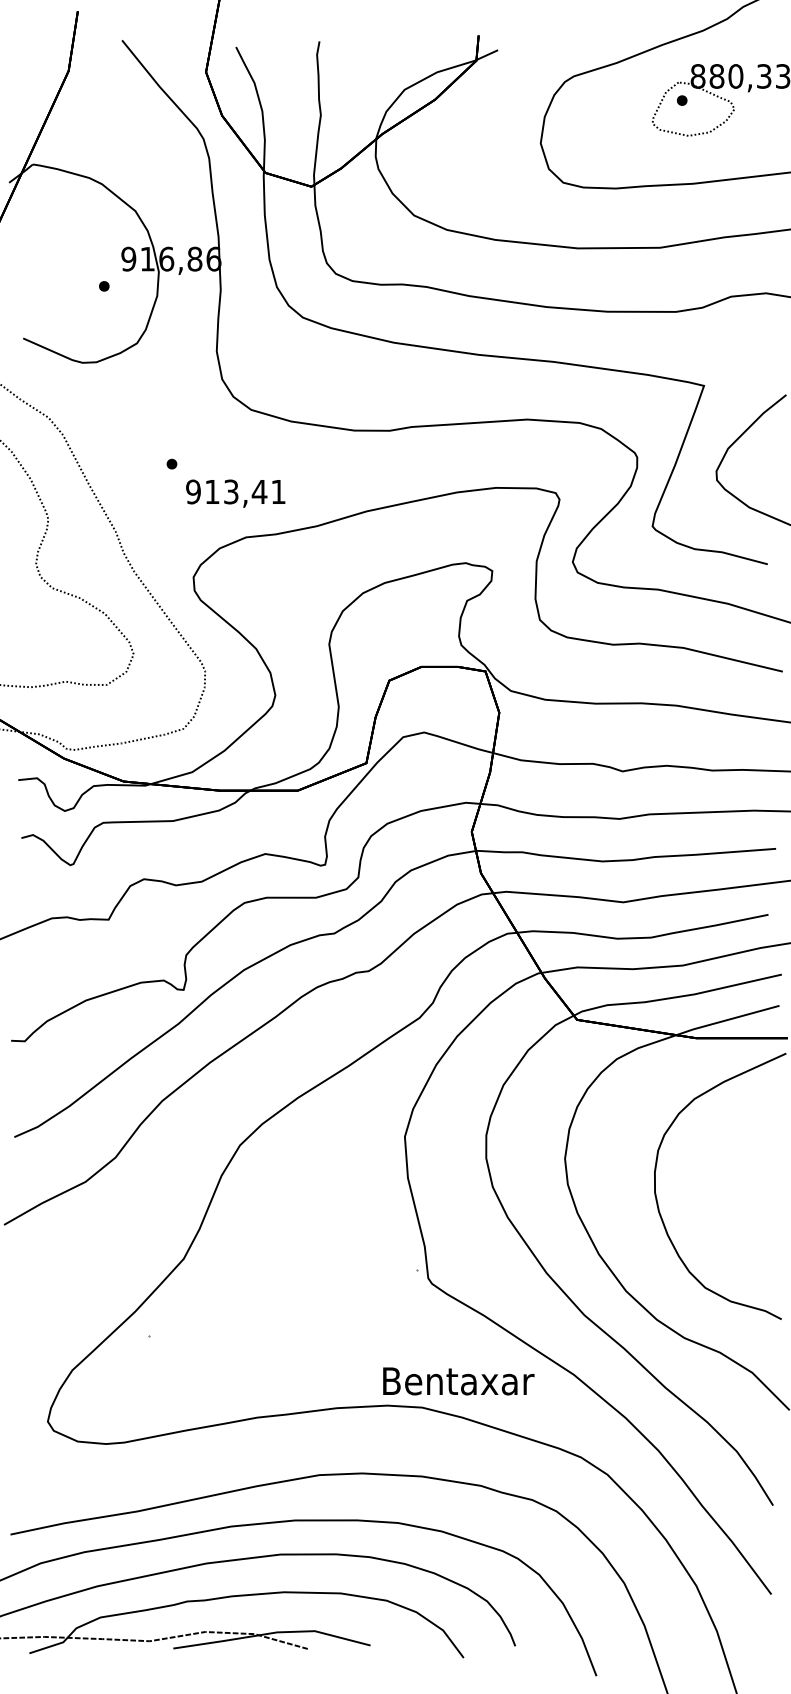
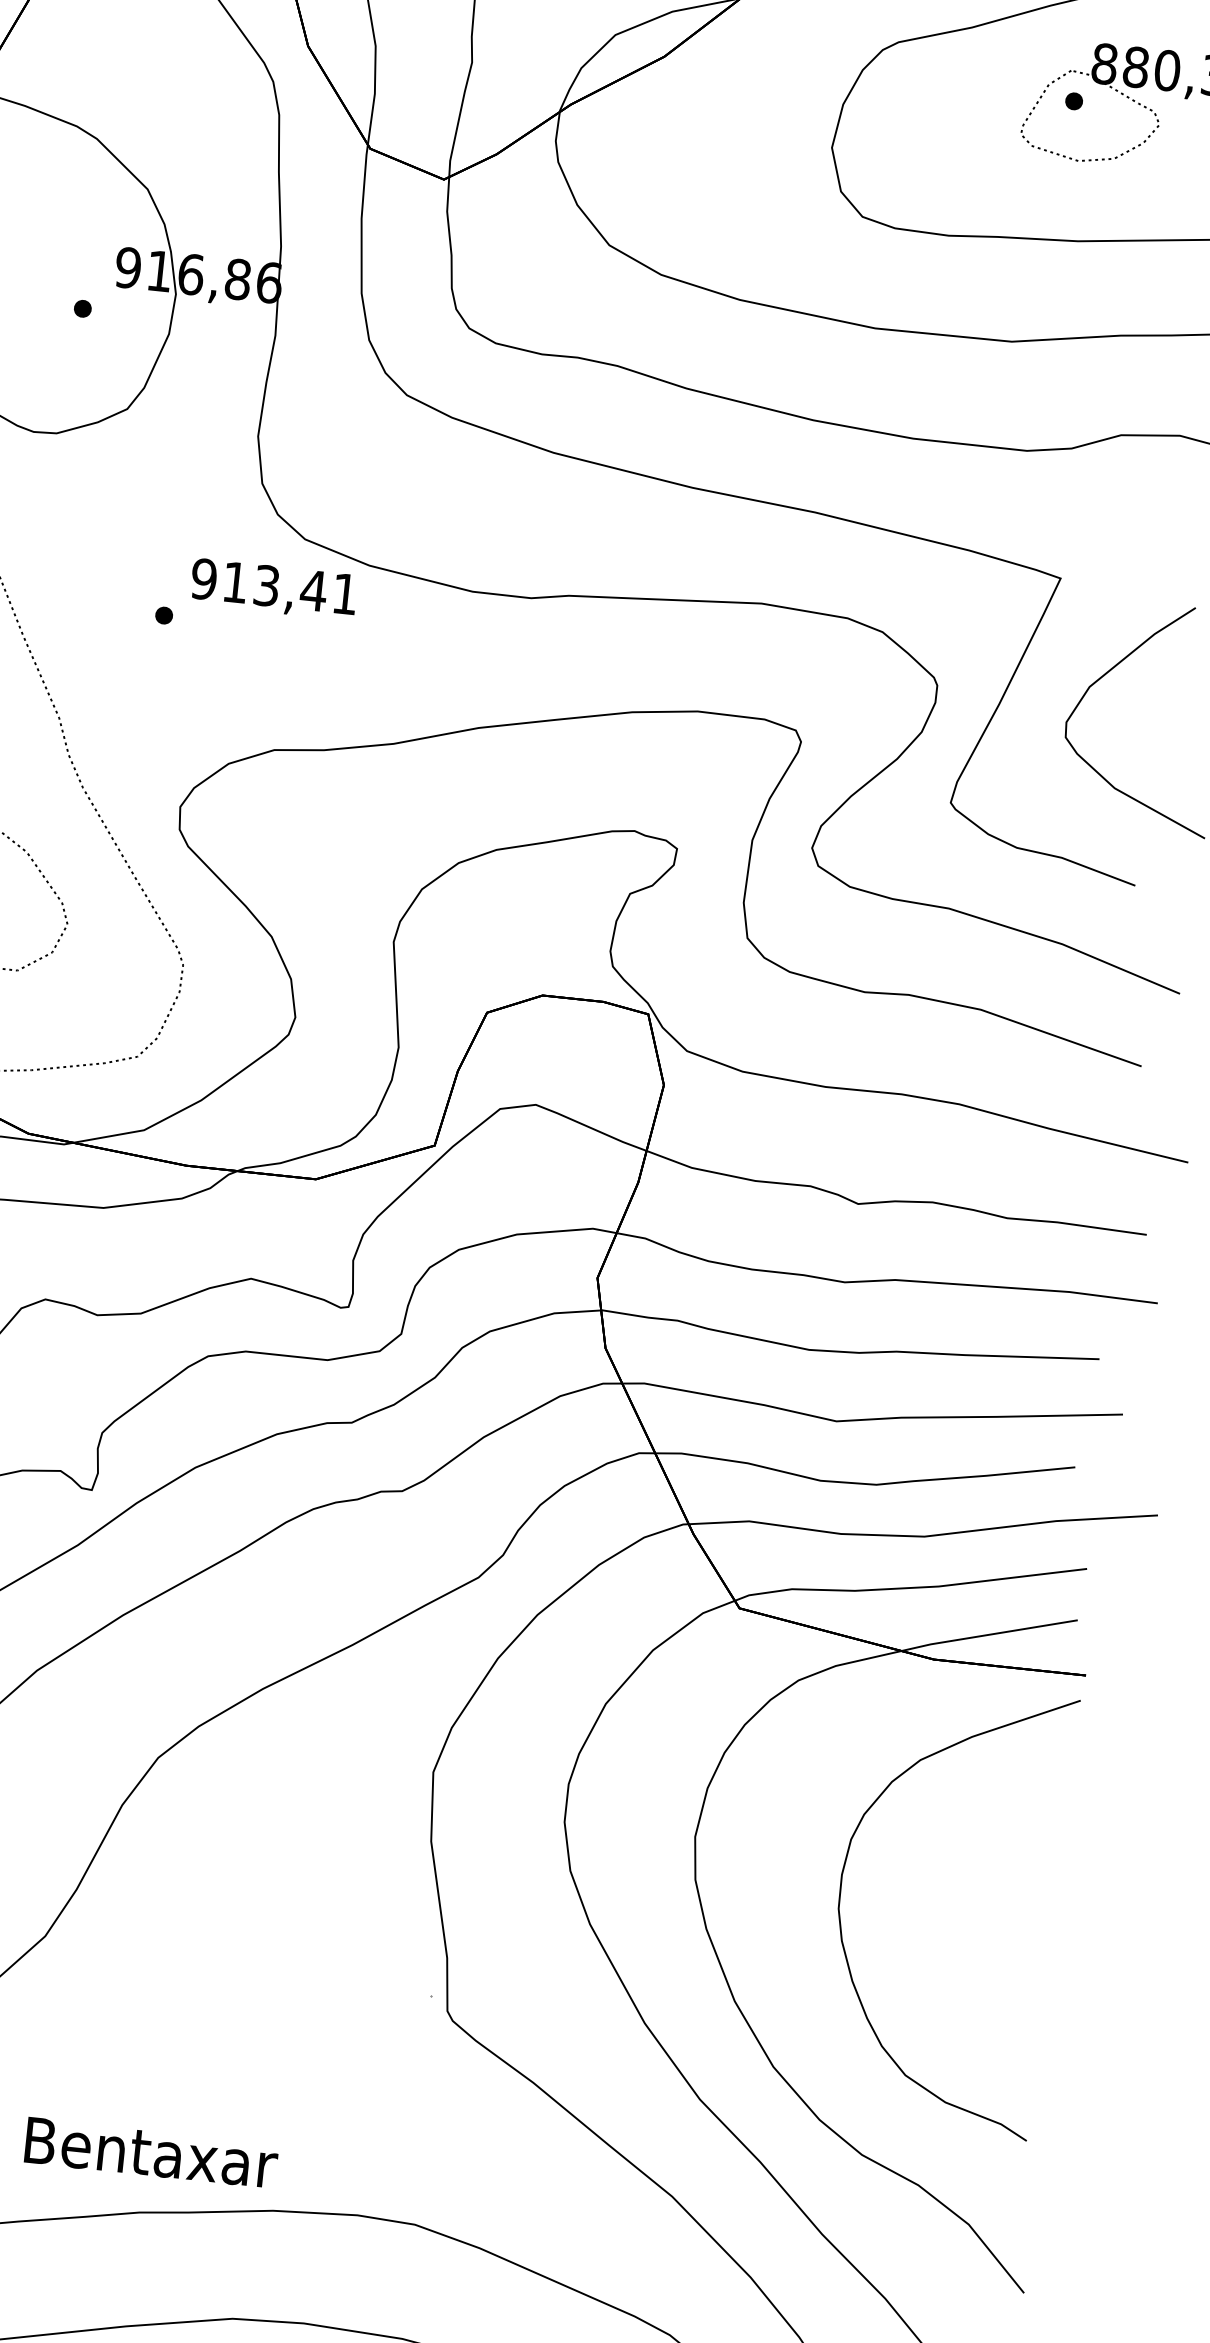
text: (235, 493) -> (273, 589), moved
text: (458, 1381) -> (151, 2153), moved

